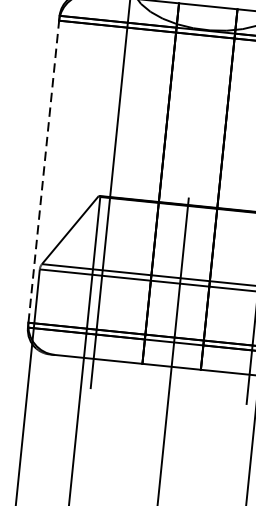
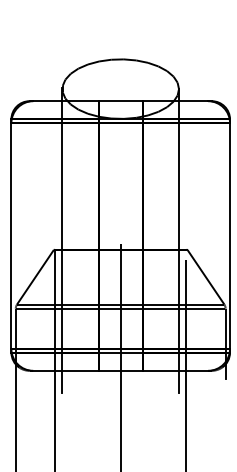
line: (43, 172) -> (11, 236), dashed -> solid

